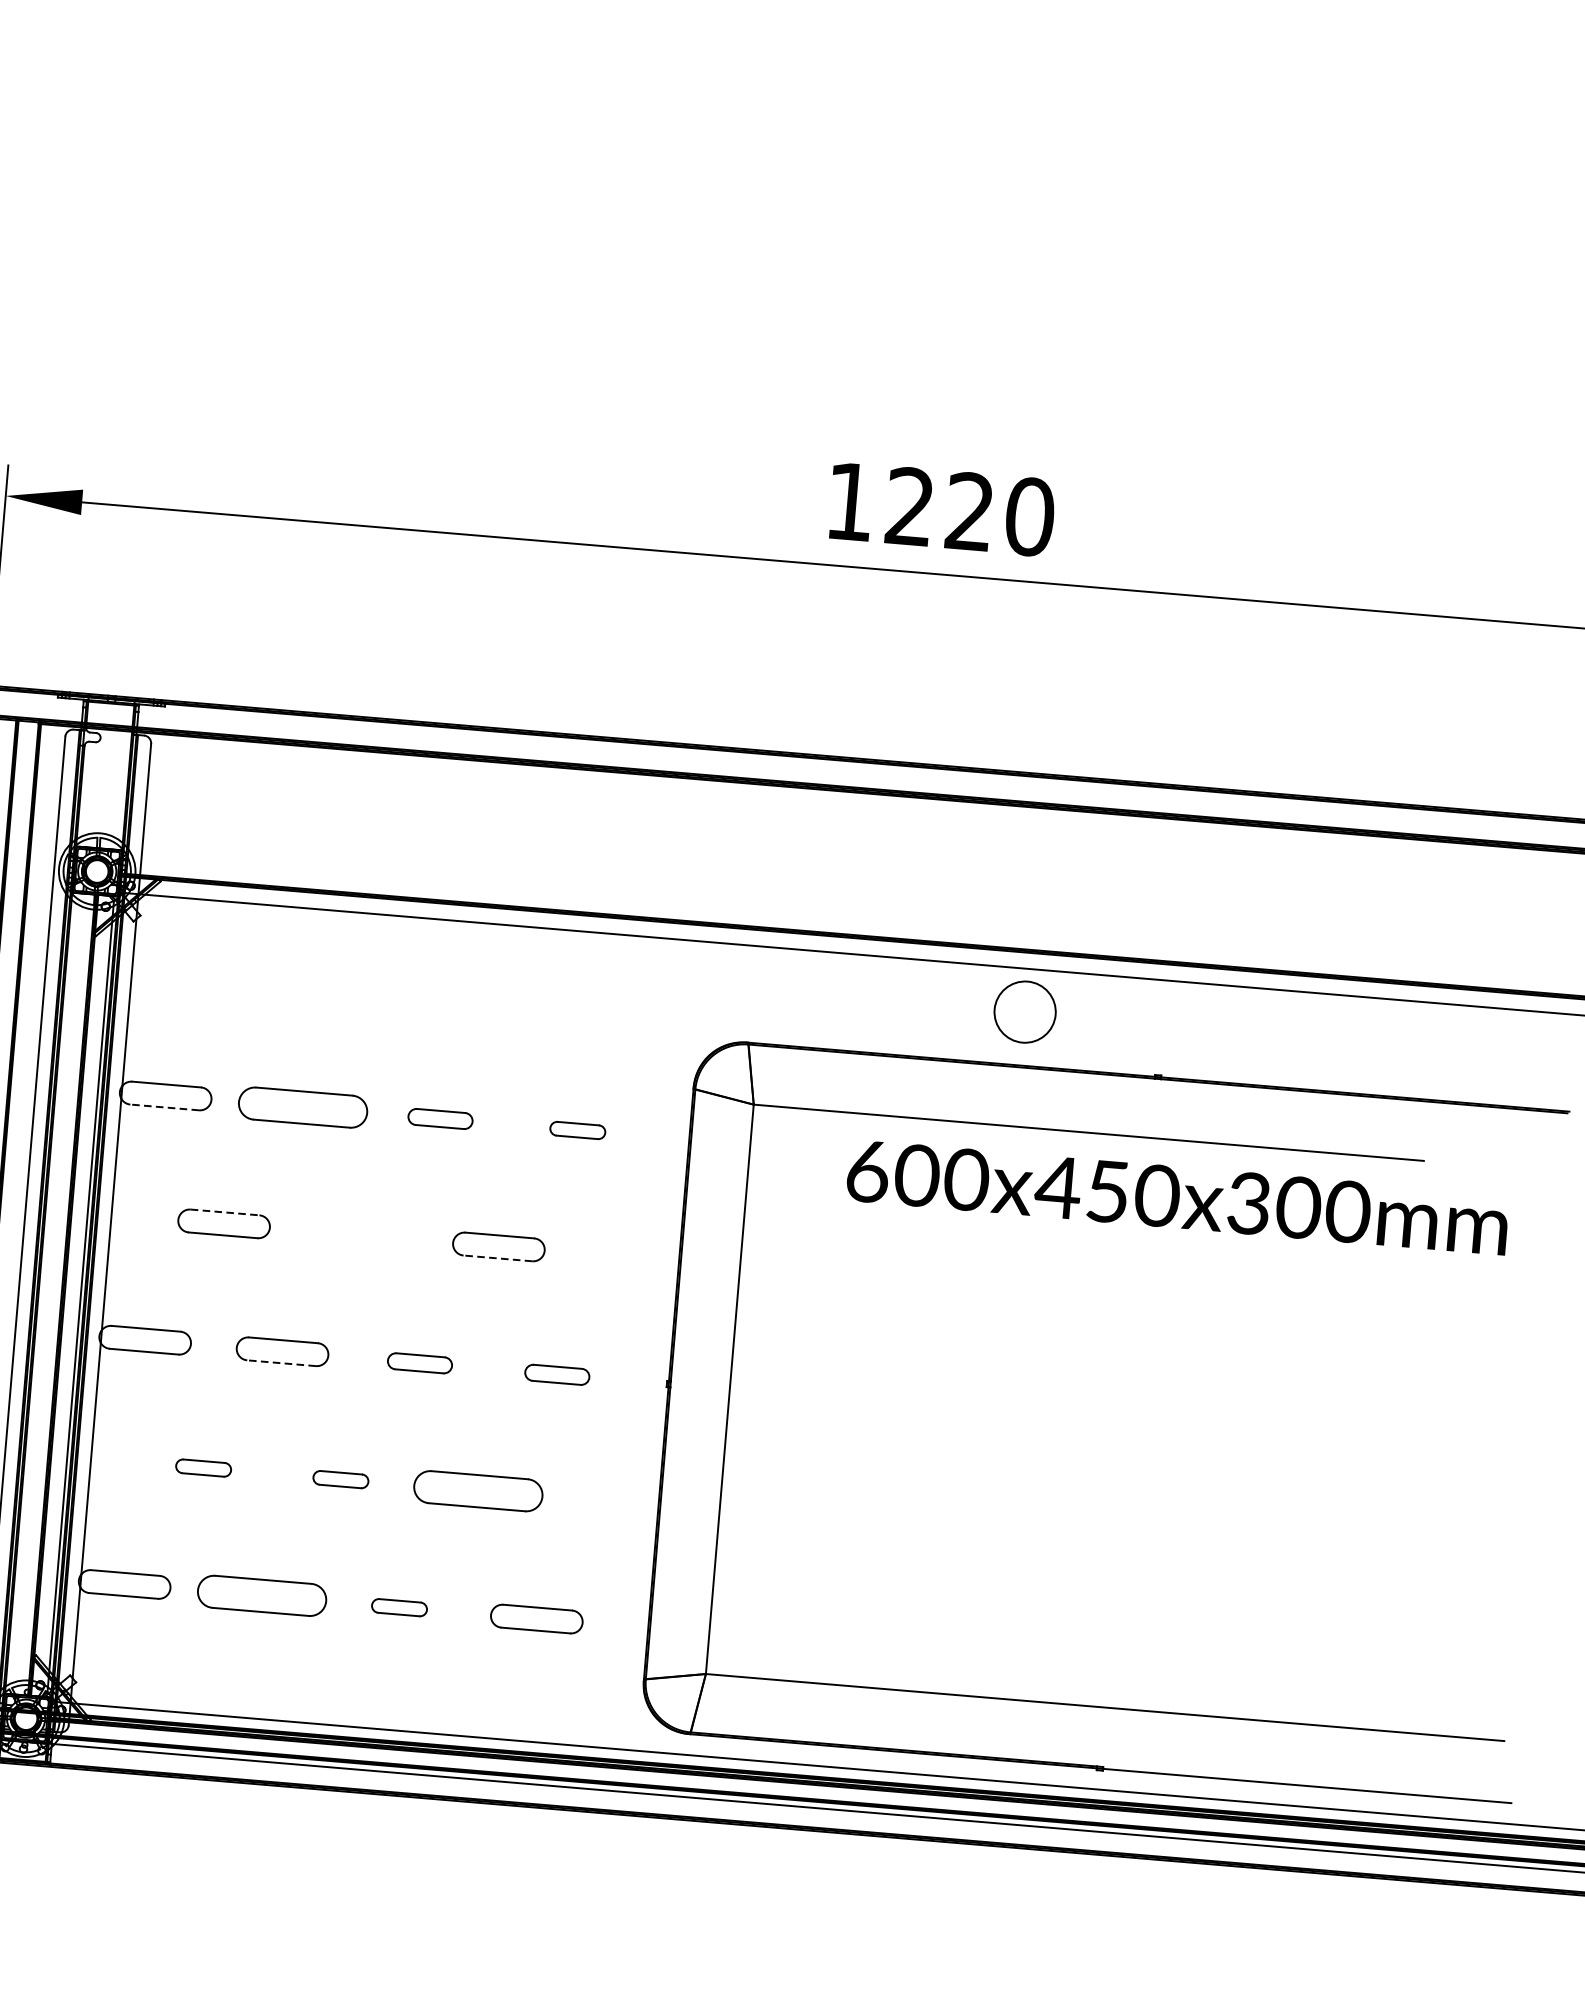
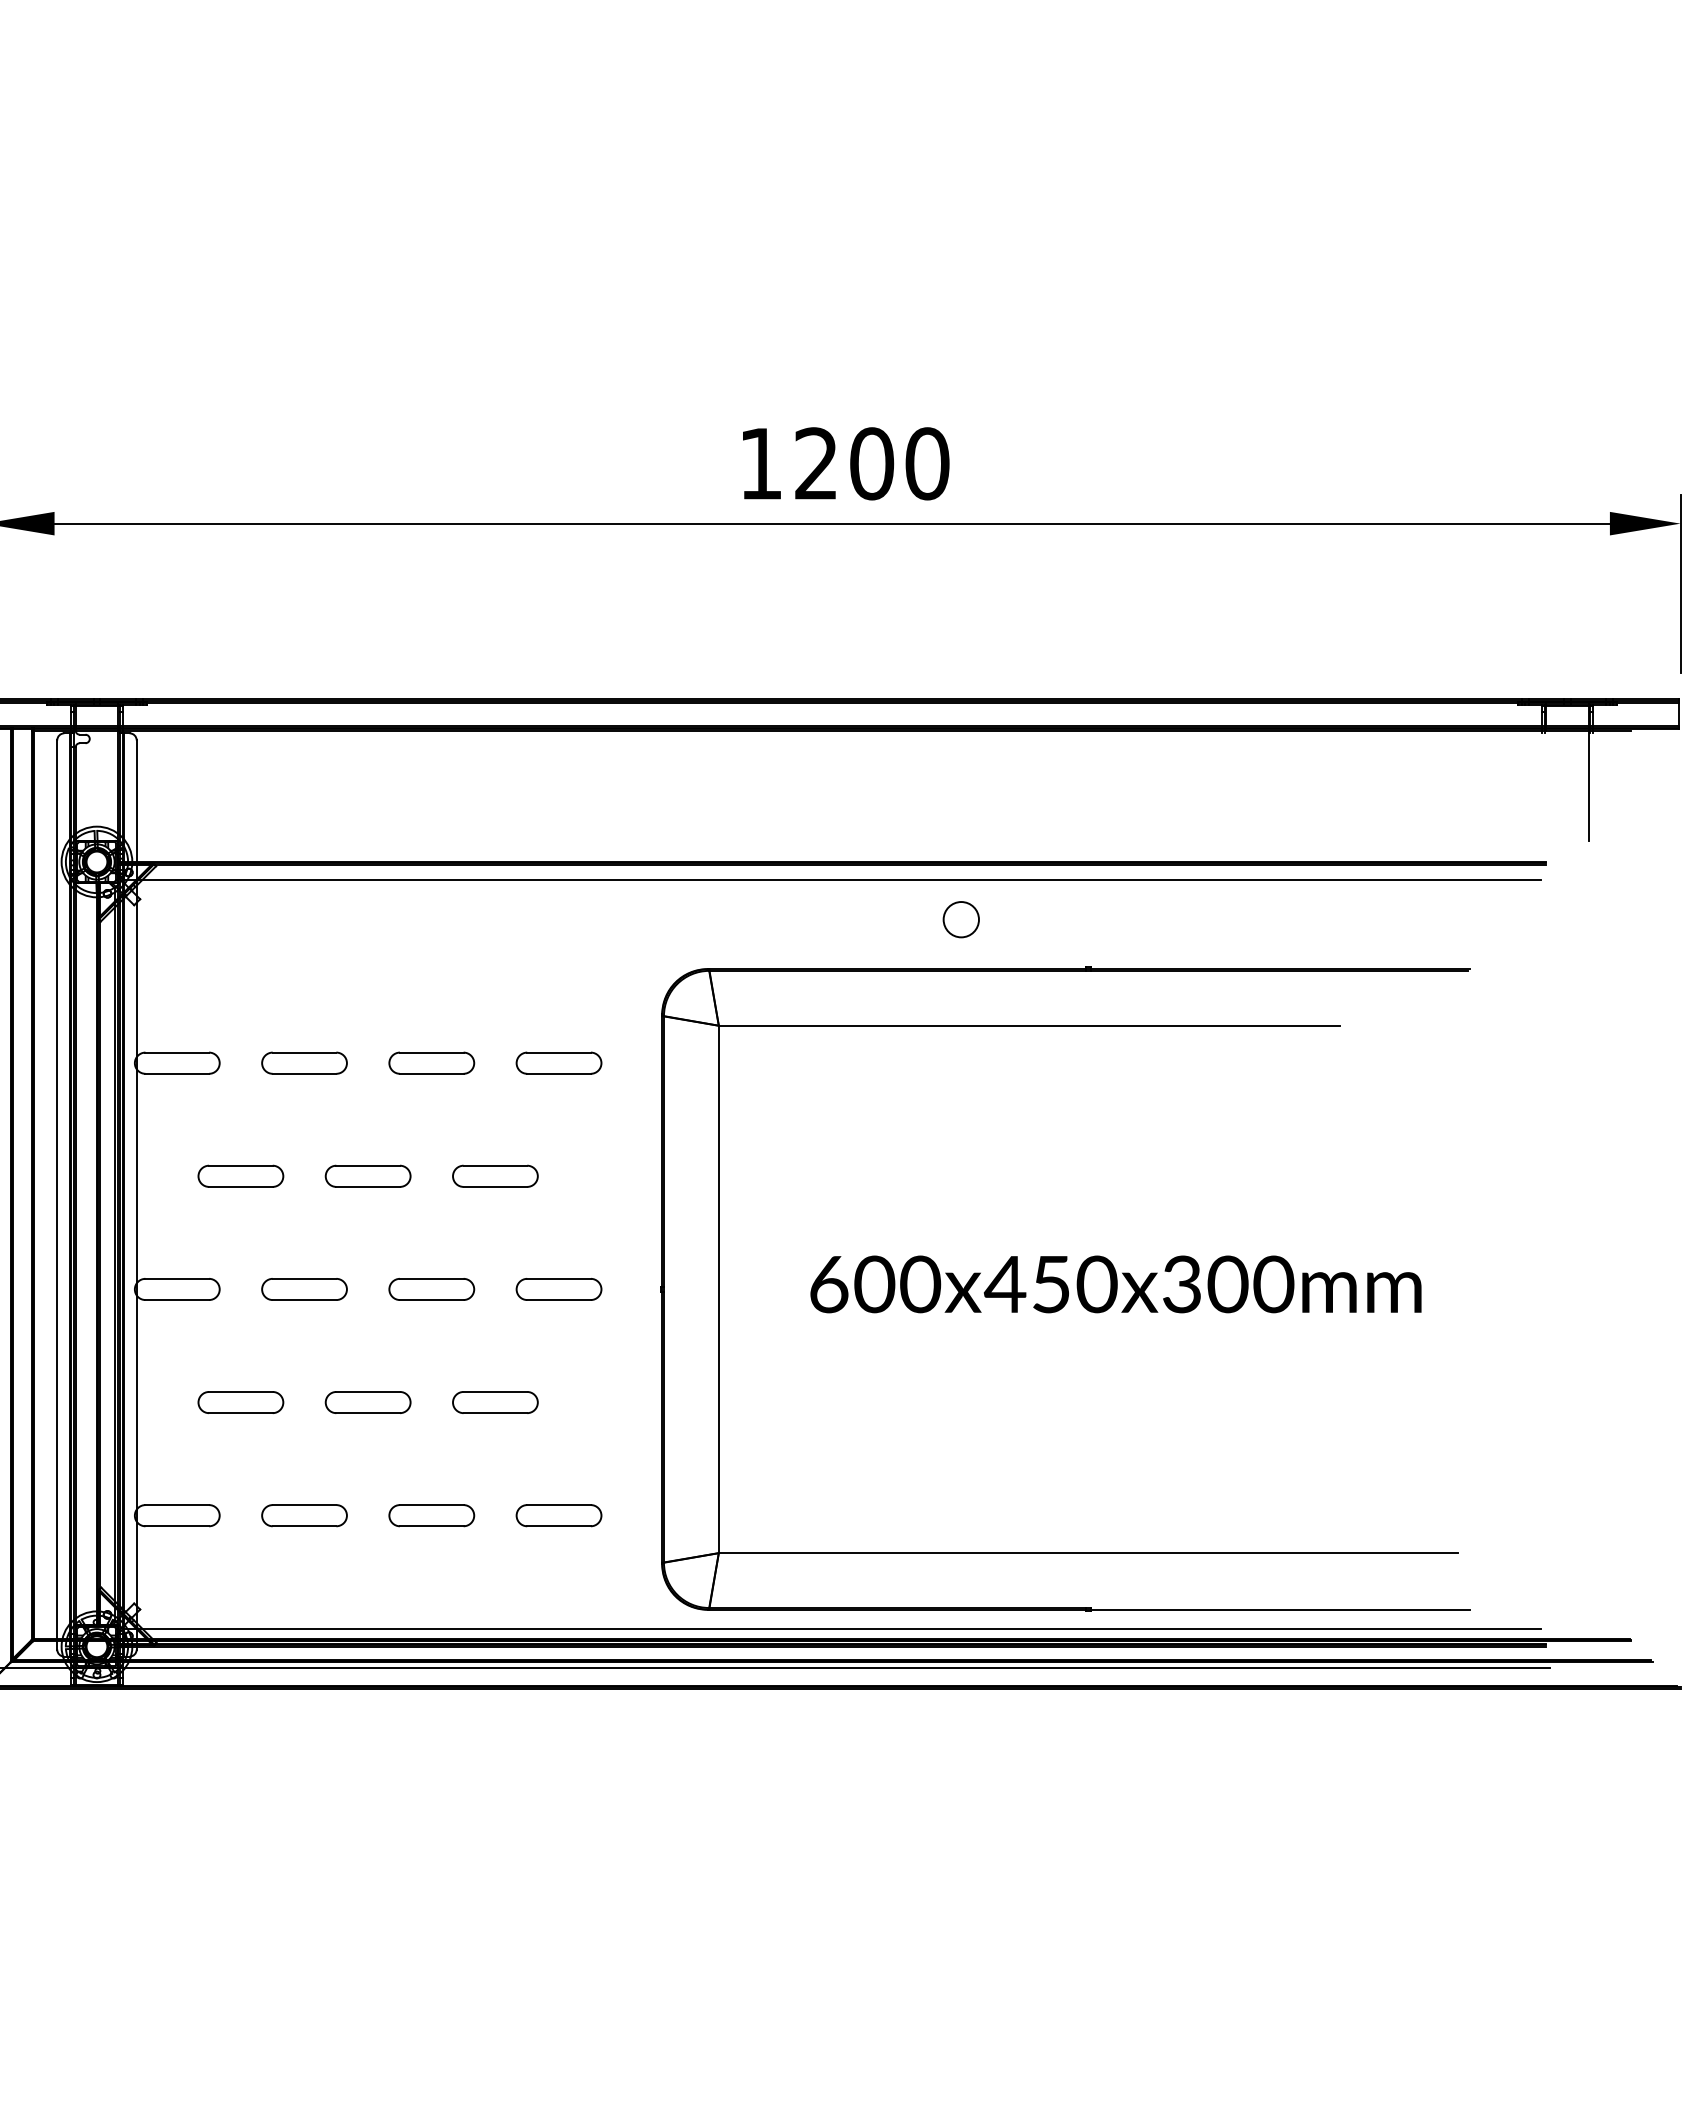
text: (970, 511) -> (872, 463), 1220 -> 1200
circle: (1025, 1011) -> (961, 919), size x0.62
part: (303, 1106) -> (304, 1062), size x0.71
line: (164, 1107) -> (177, 1073), dashed -> solid
part: (440, 1118) -> (431, 1062), size x1.43
part: (577, 1129) -> (558, 1062), size x1.67
text: (1177, 1197) -> (1115, 1284), moved
line: (224, 1212) -> (240, 1165), dashed -> solid
part: (360, 1234) -> (367, 1175), added
line: (498, 1257) -> (495, 1186), dashed -> solid
line: (281, 1363) -> (304, 1300), dashed -> solid
part: (419, 1363) -> (431, 1289), size x1.43
part: (556, 1374) -> (558, 1289), size x1.43
part: (203, 1468) -> (240, 1402), size x1.67
part: (340, 1479) -> (367, 1402), size x1.67
part: (478, 1491) -> (495, 1402), size x0.71
part: (262, 1595) -> (304, 1515), size x0.71
part: (399, 1607) -> (431, 1515), size x1.67

